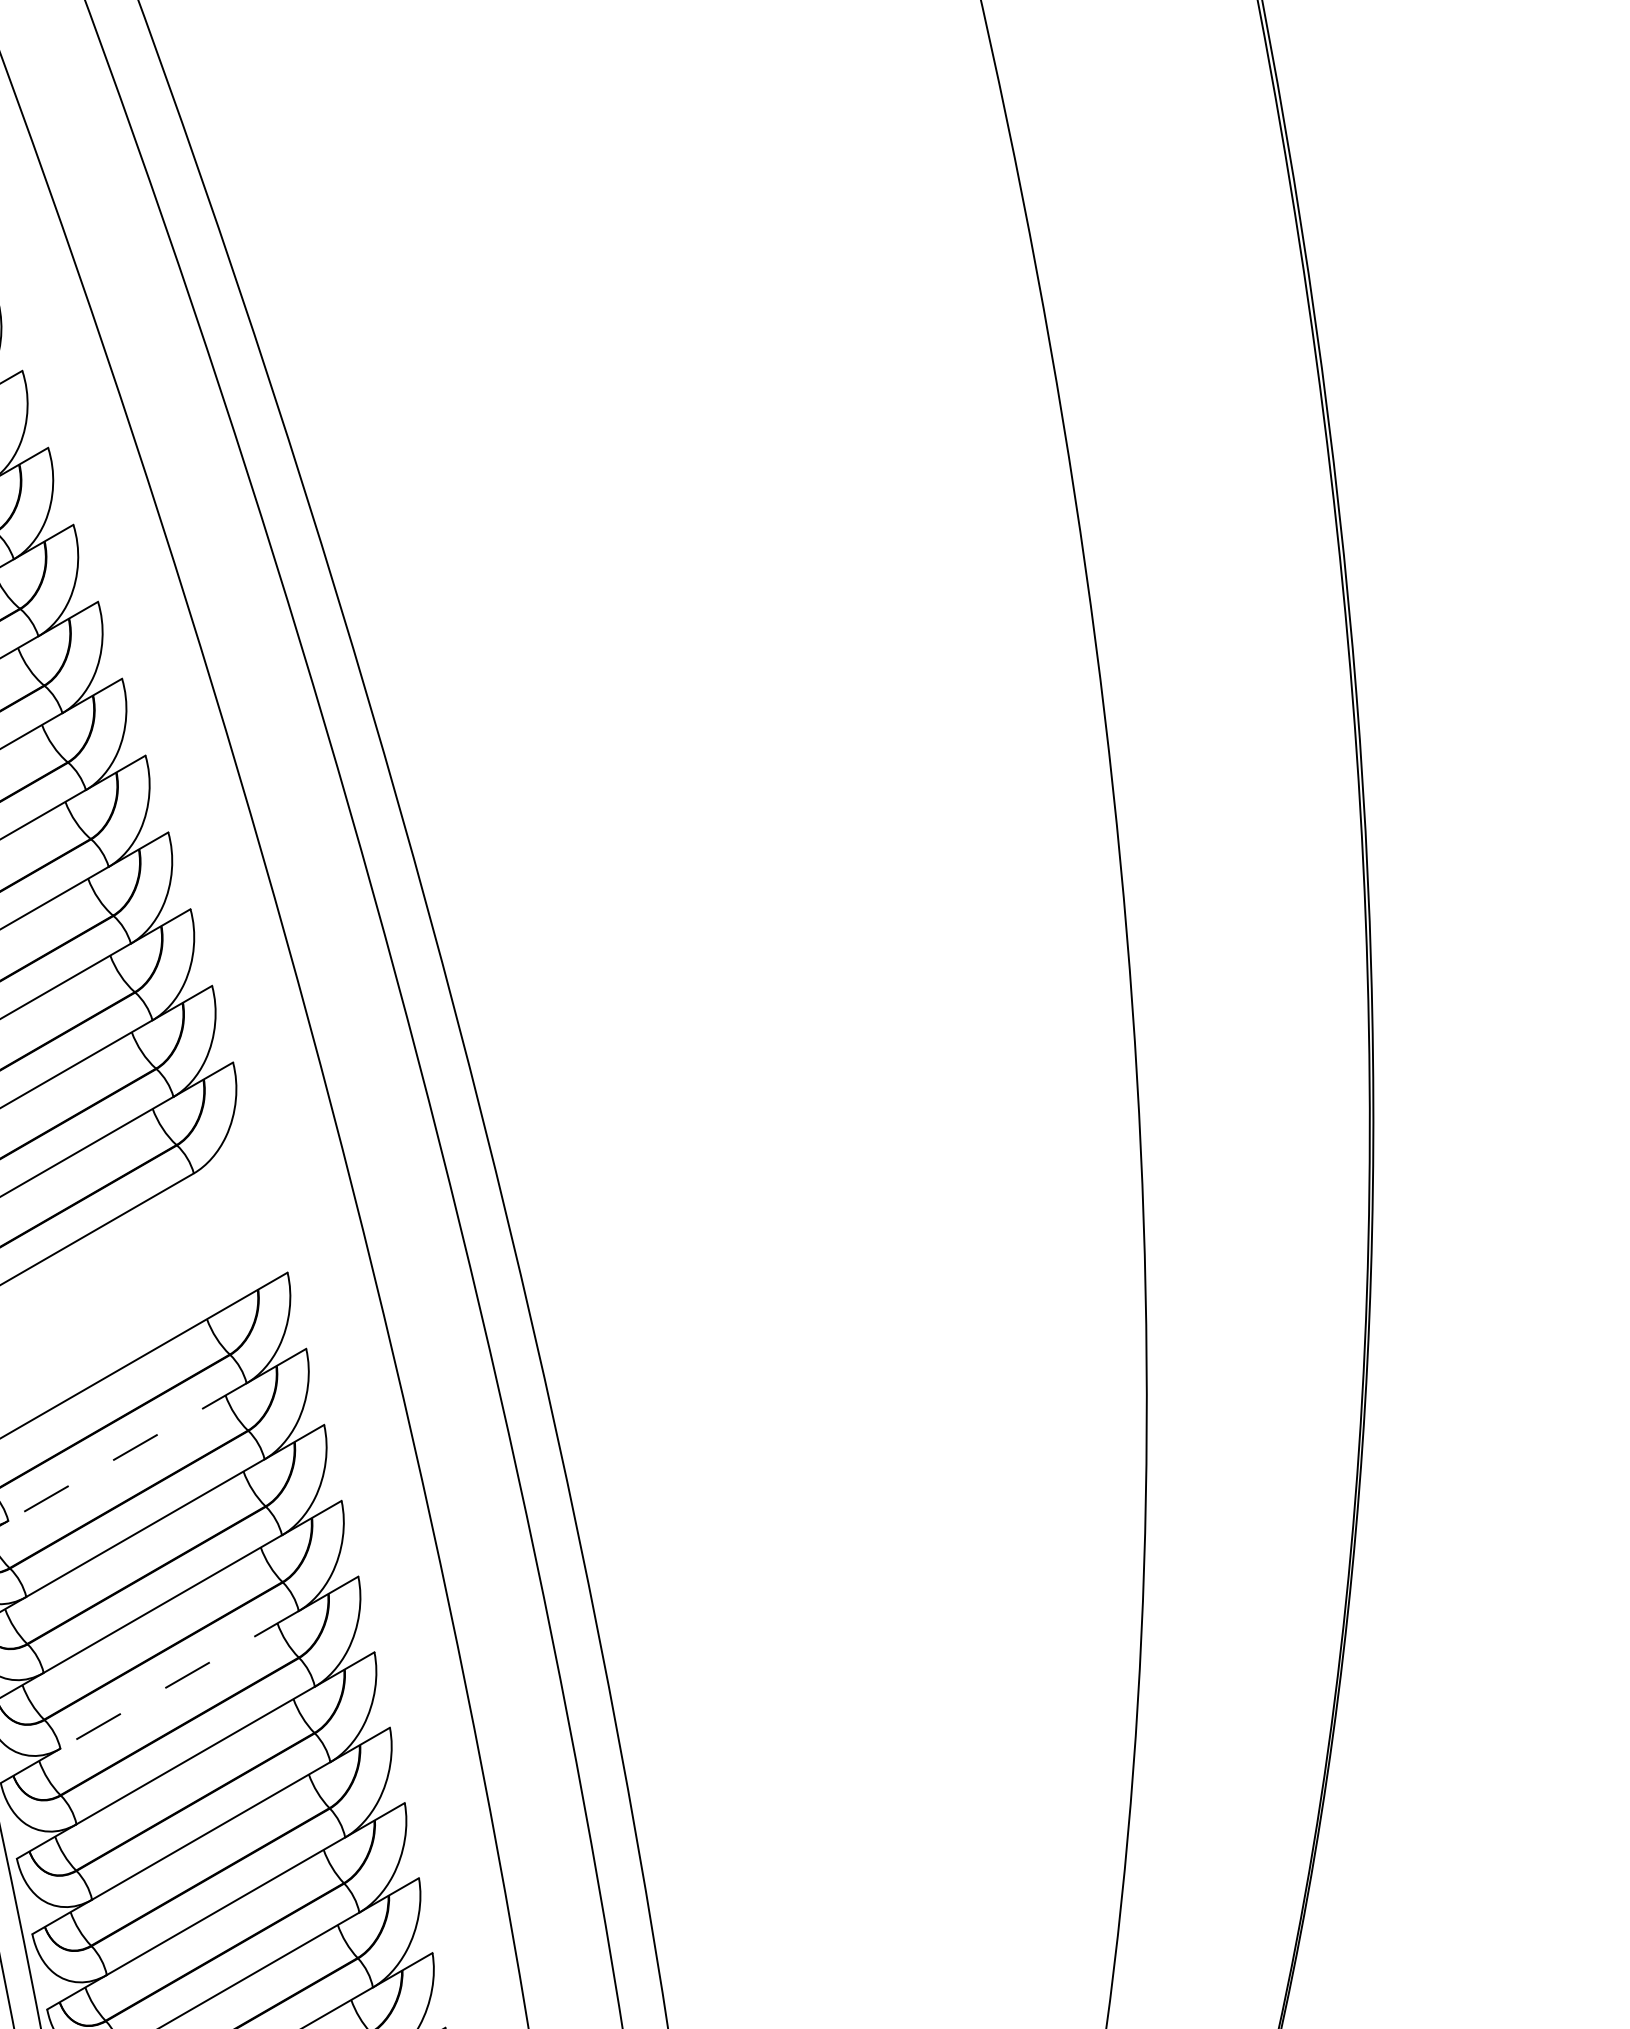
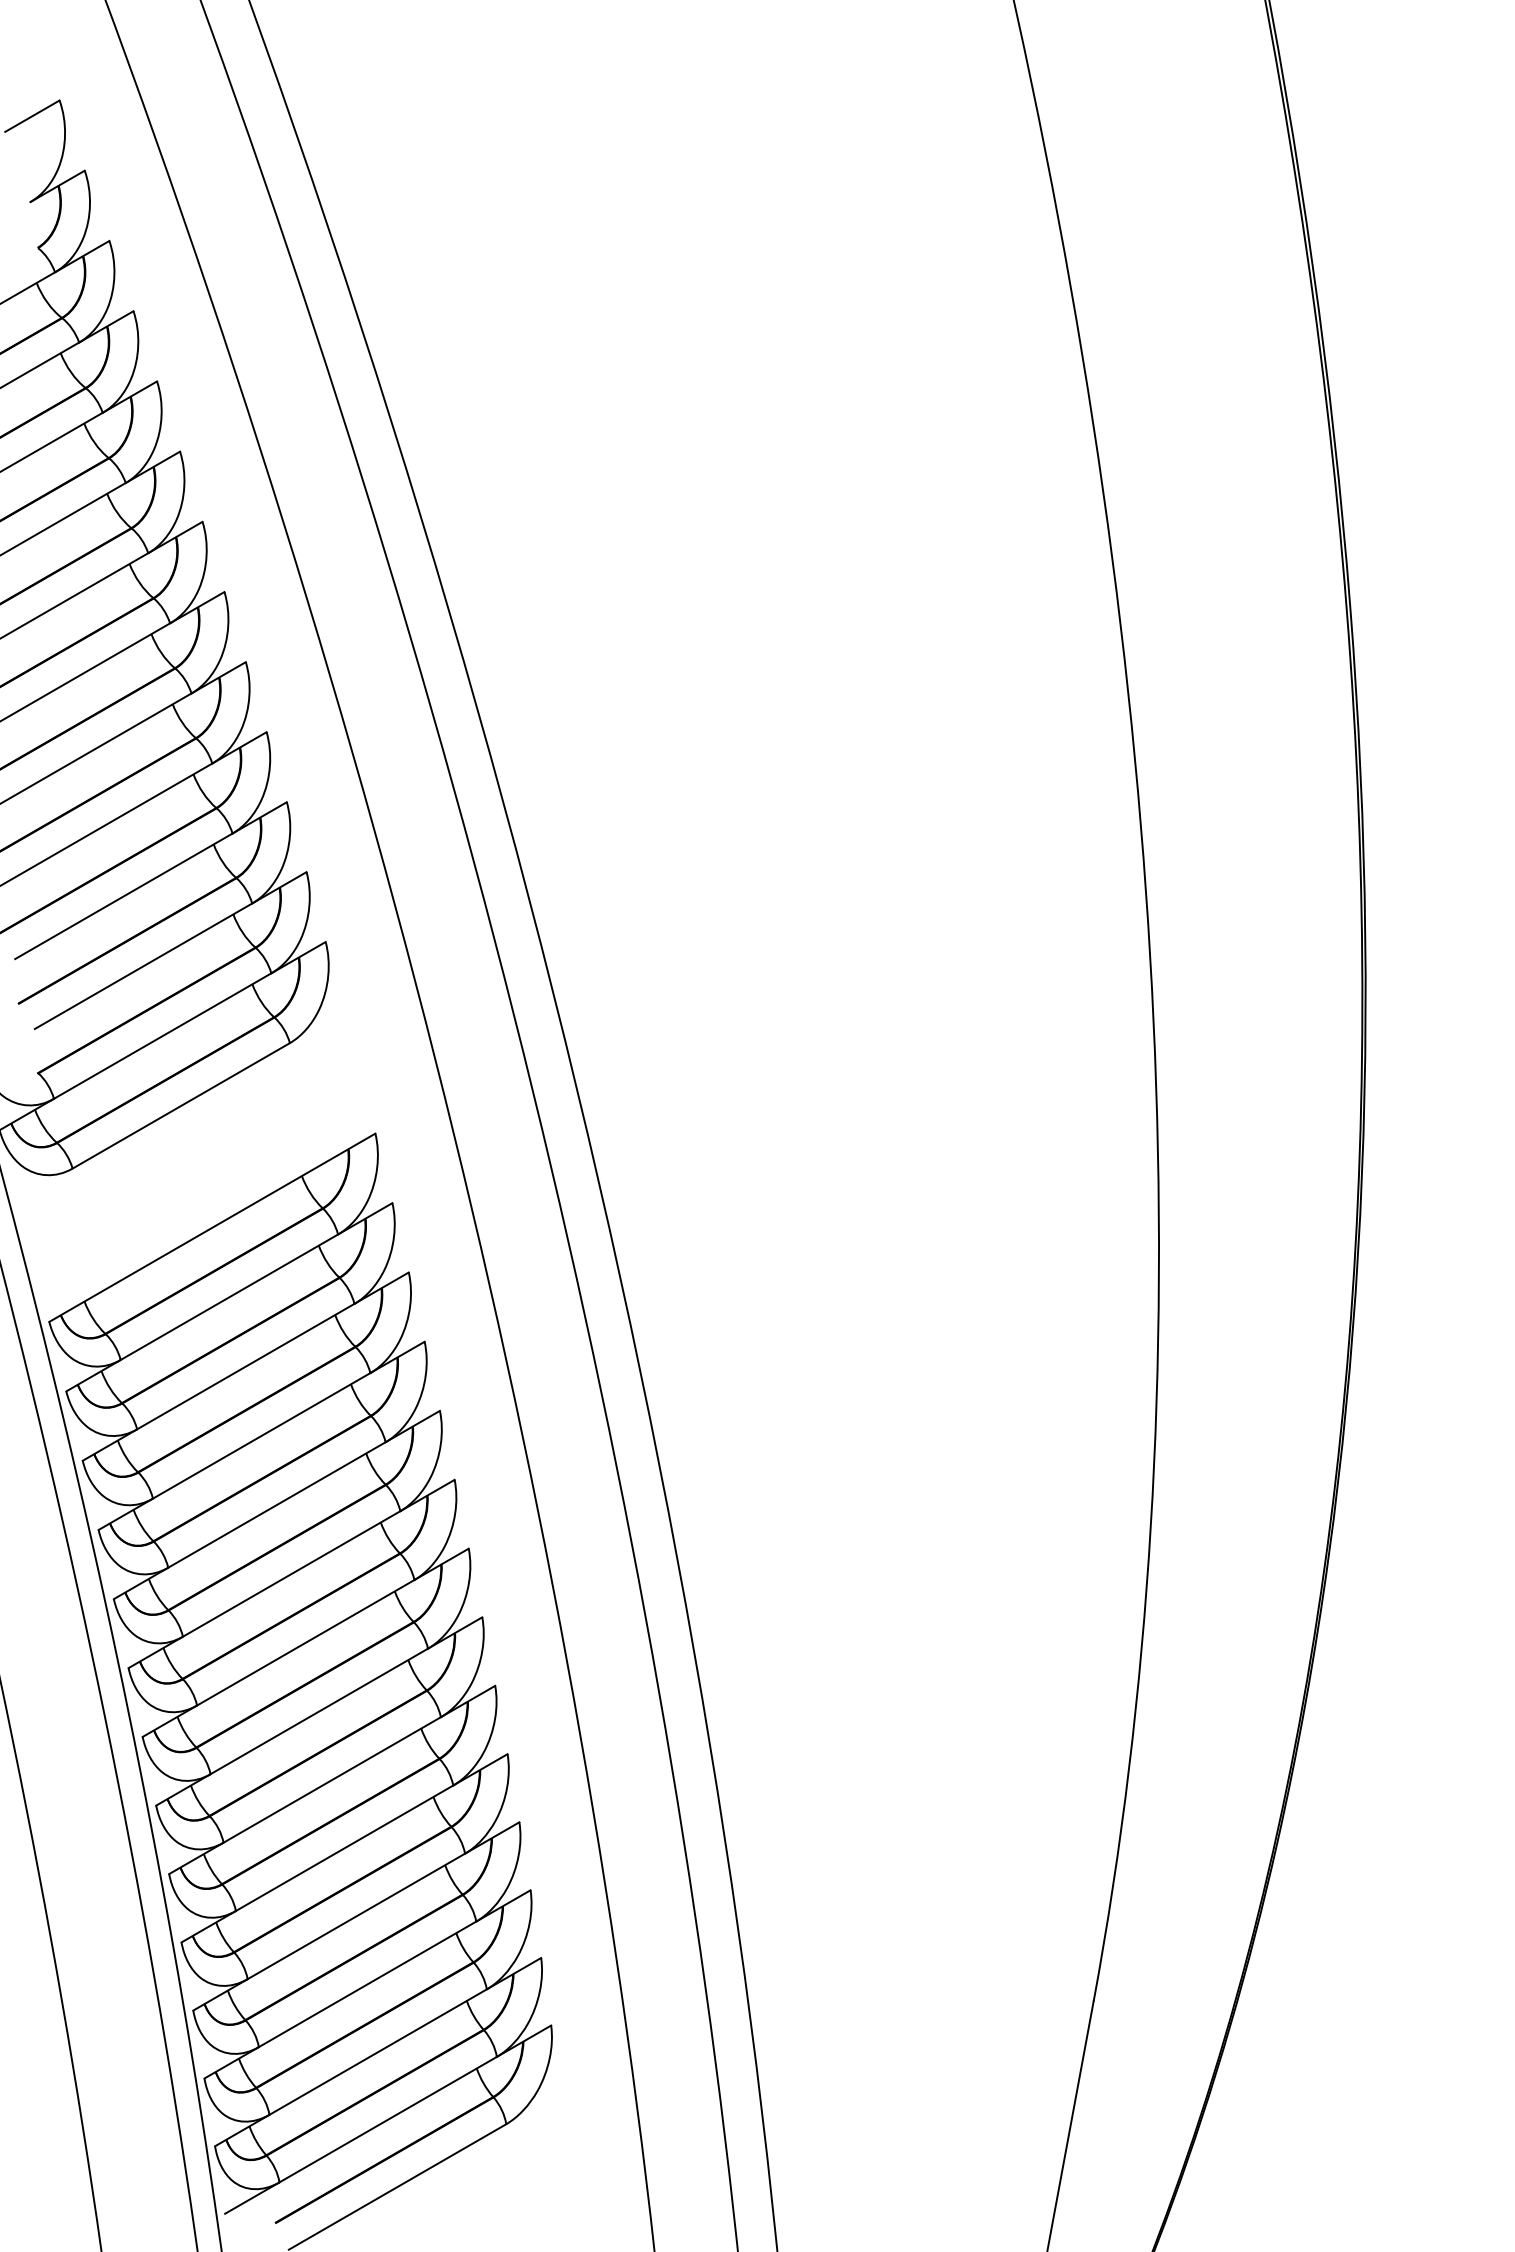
line: (126, 1452) -> (228, 1297), dashed -> solid
line: (179, 1680) -> (276, 1505), dashed -> solid

